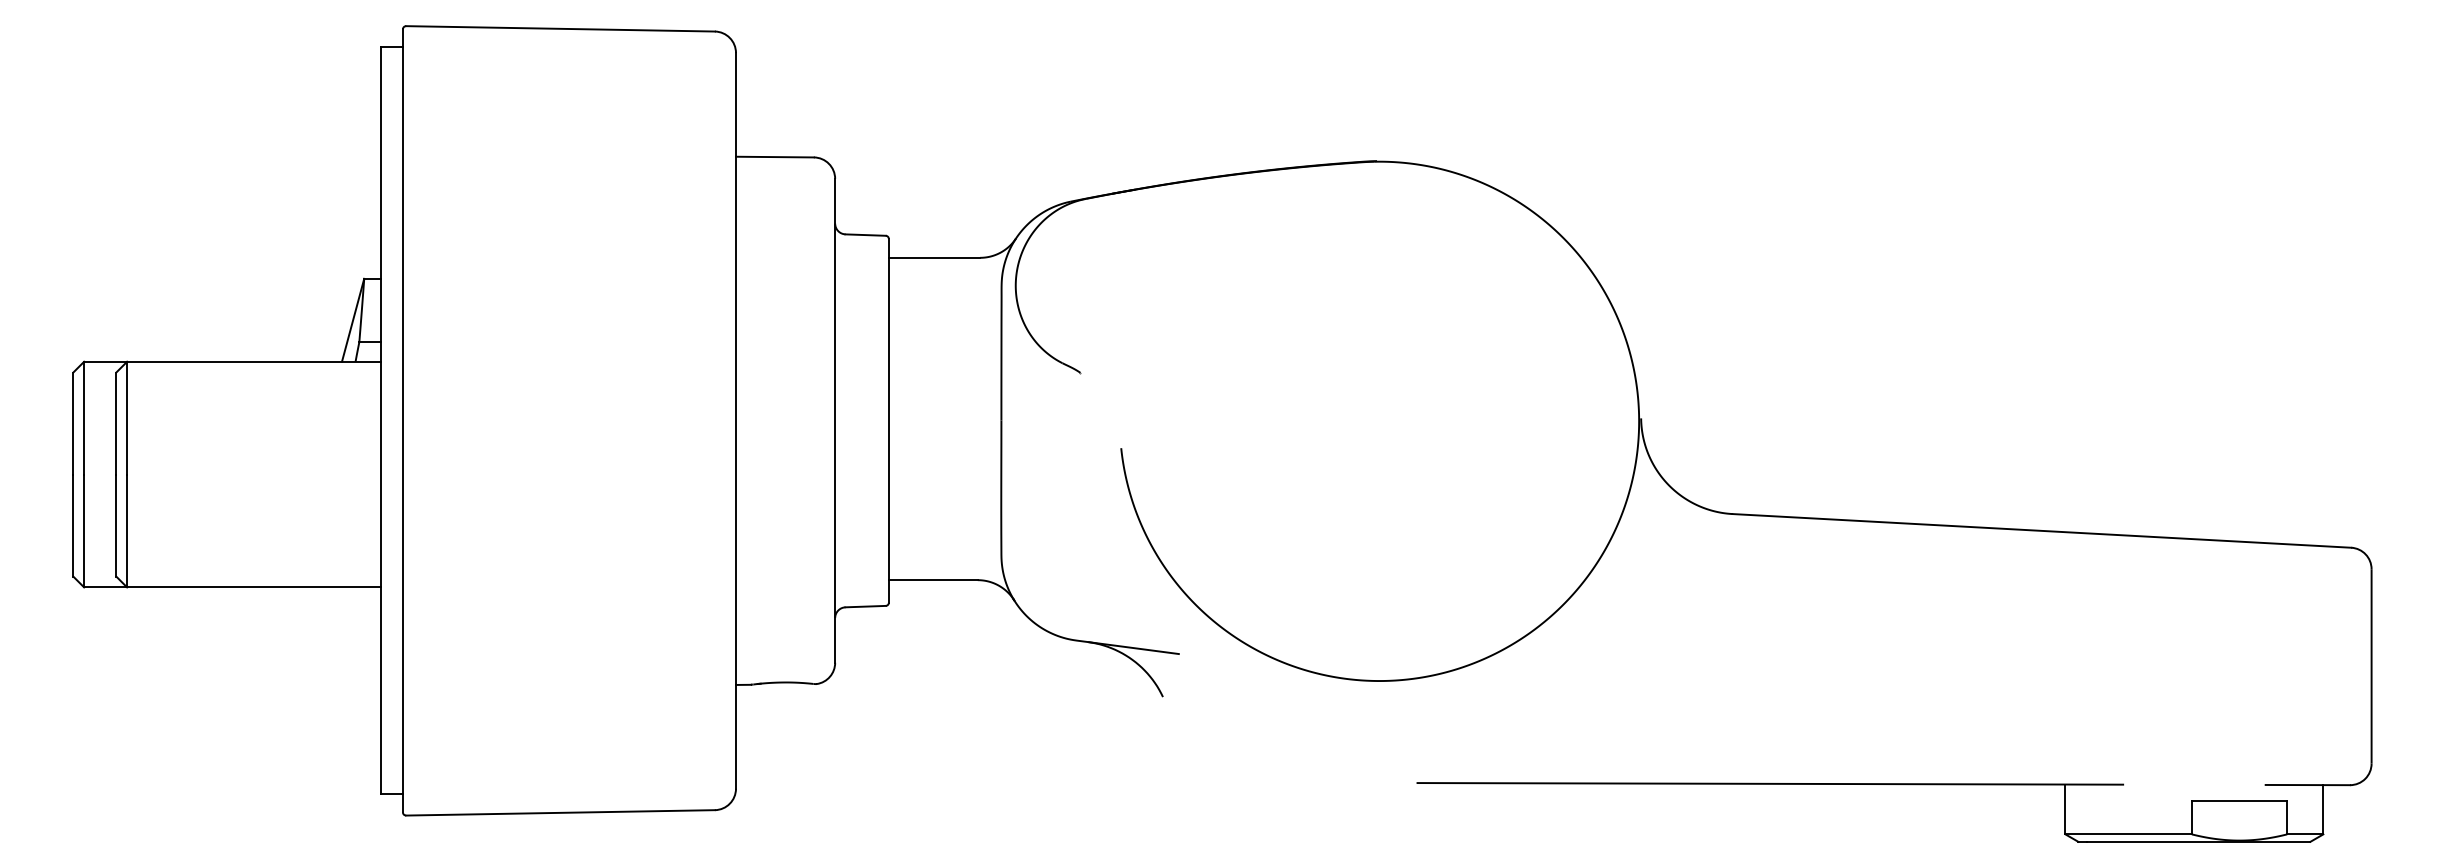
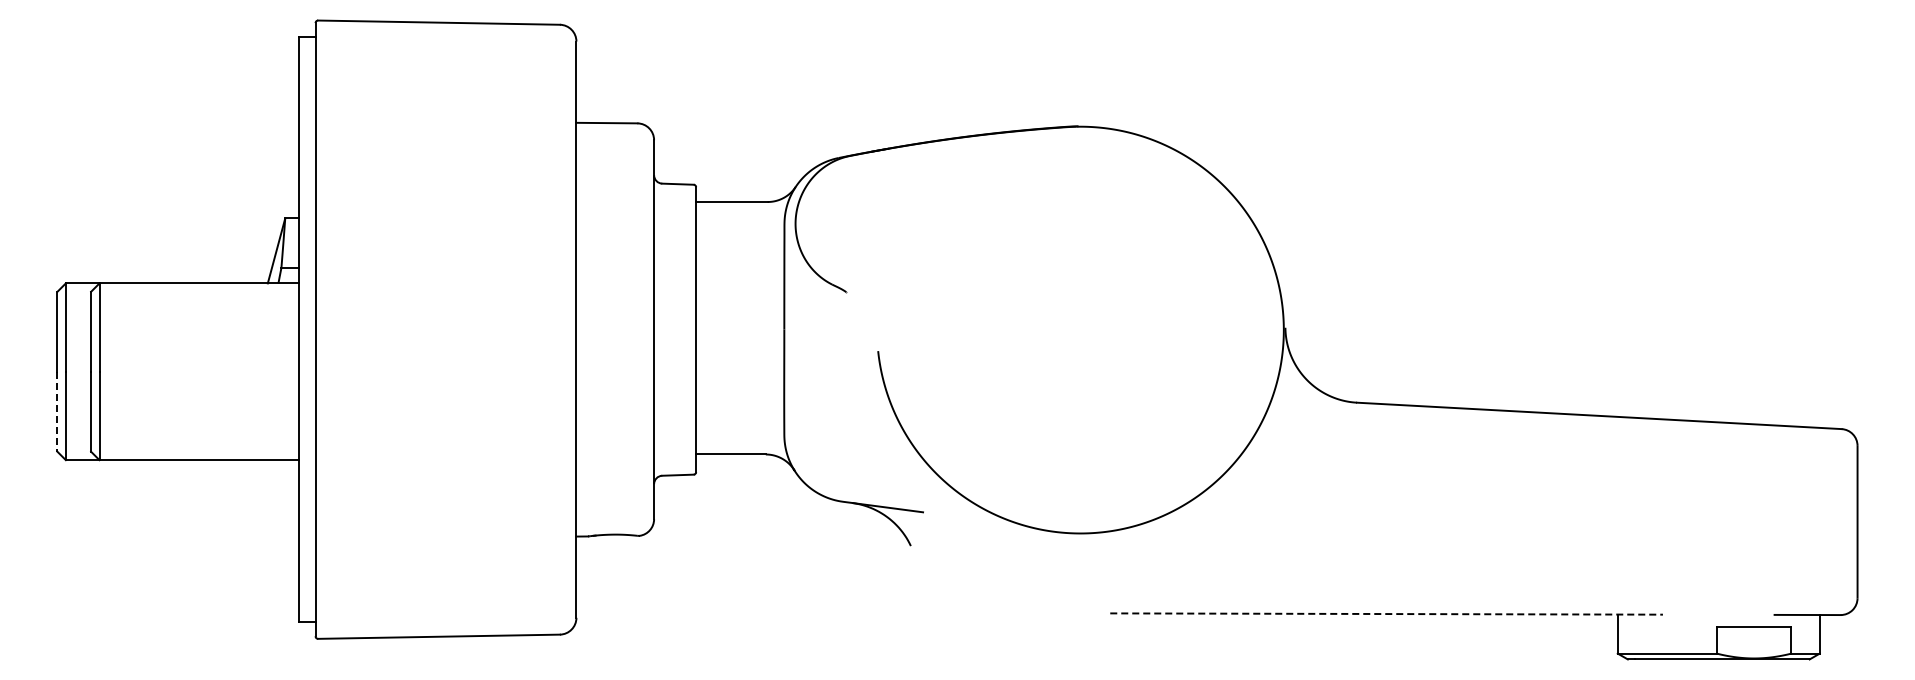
line: (73, 525) -> (57, 411), solid -> dashed
line: (1771, 784) -> (1387, 614), solid -> dashed

